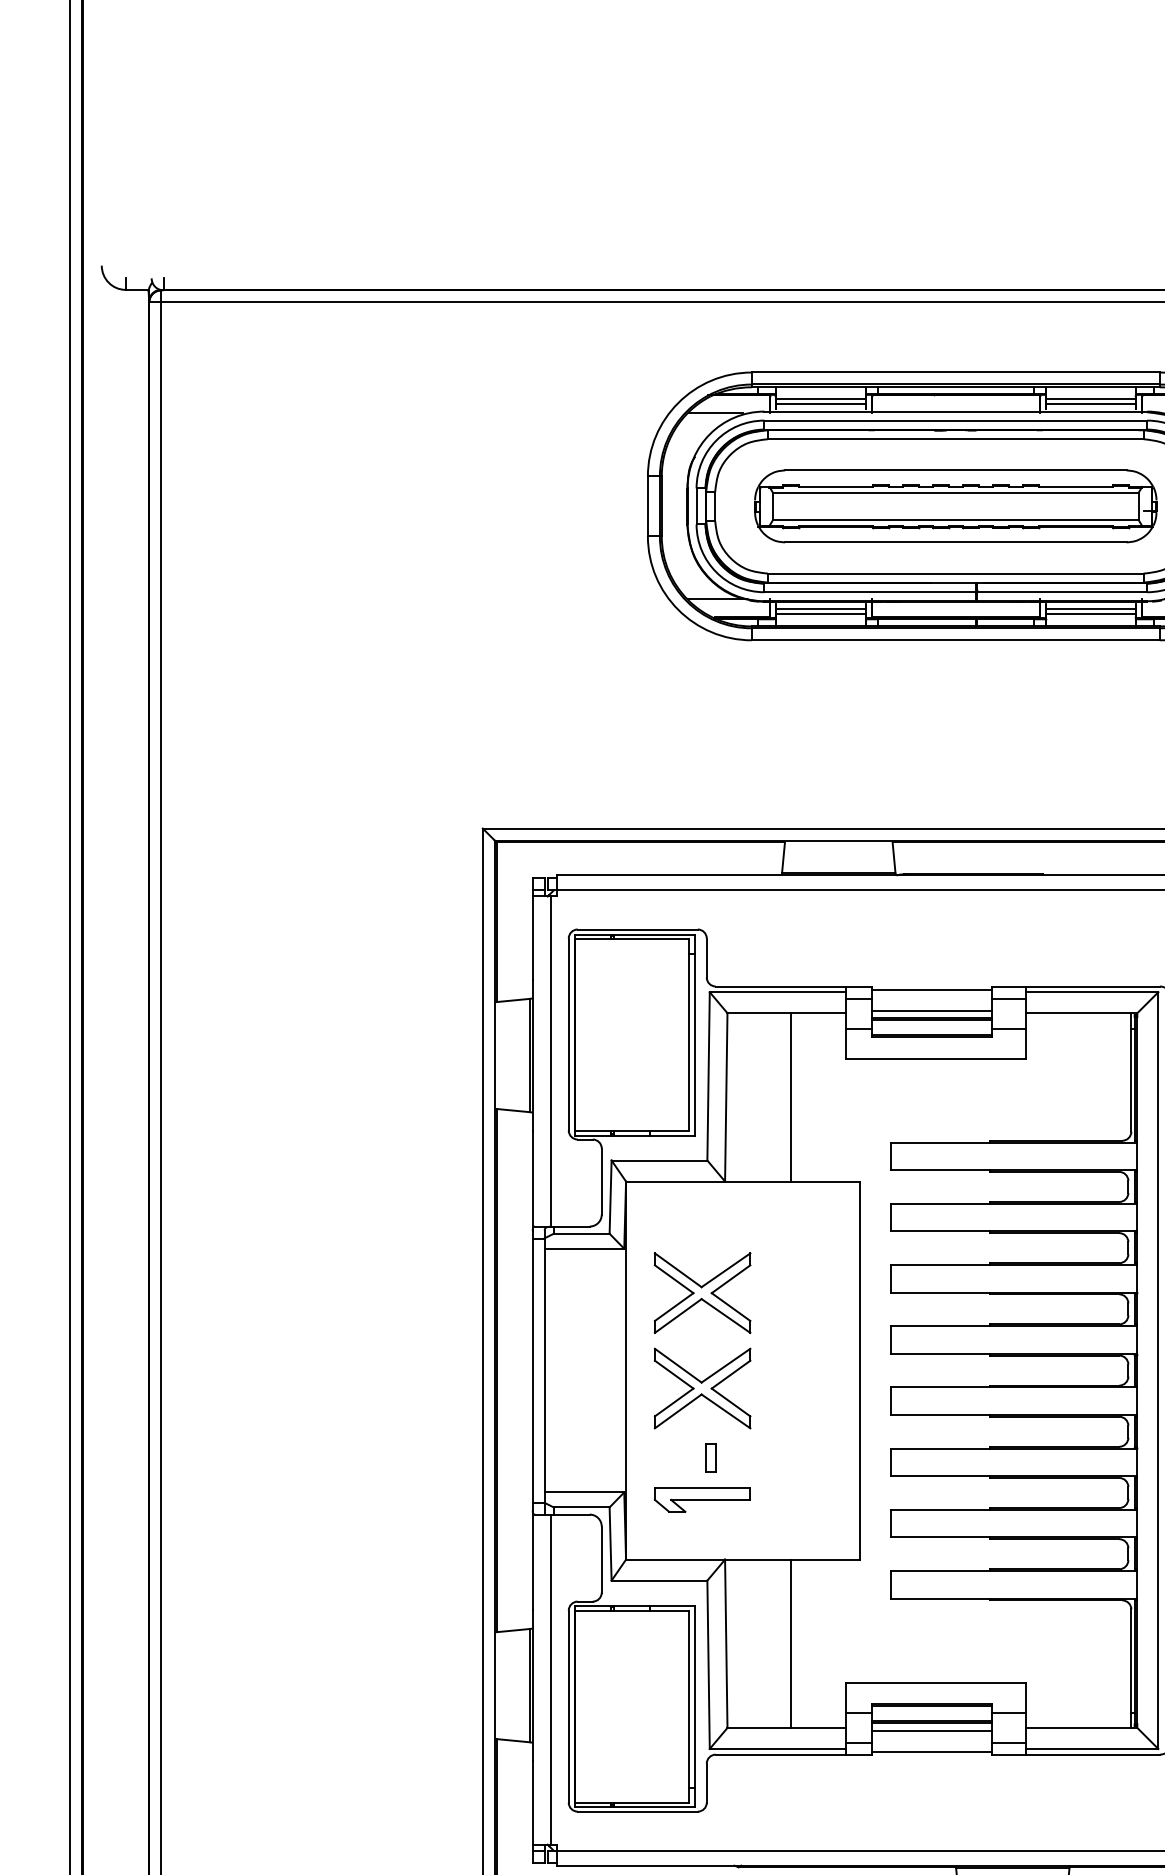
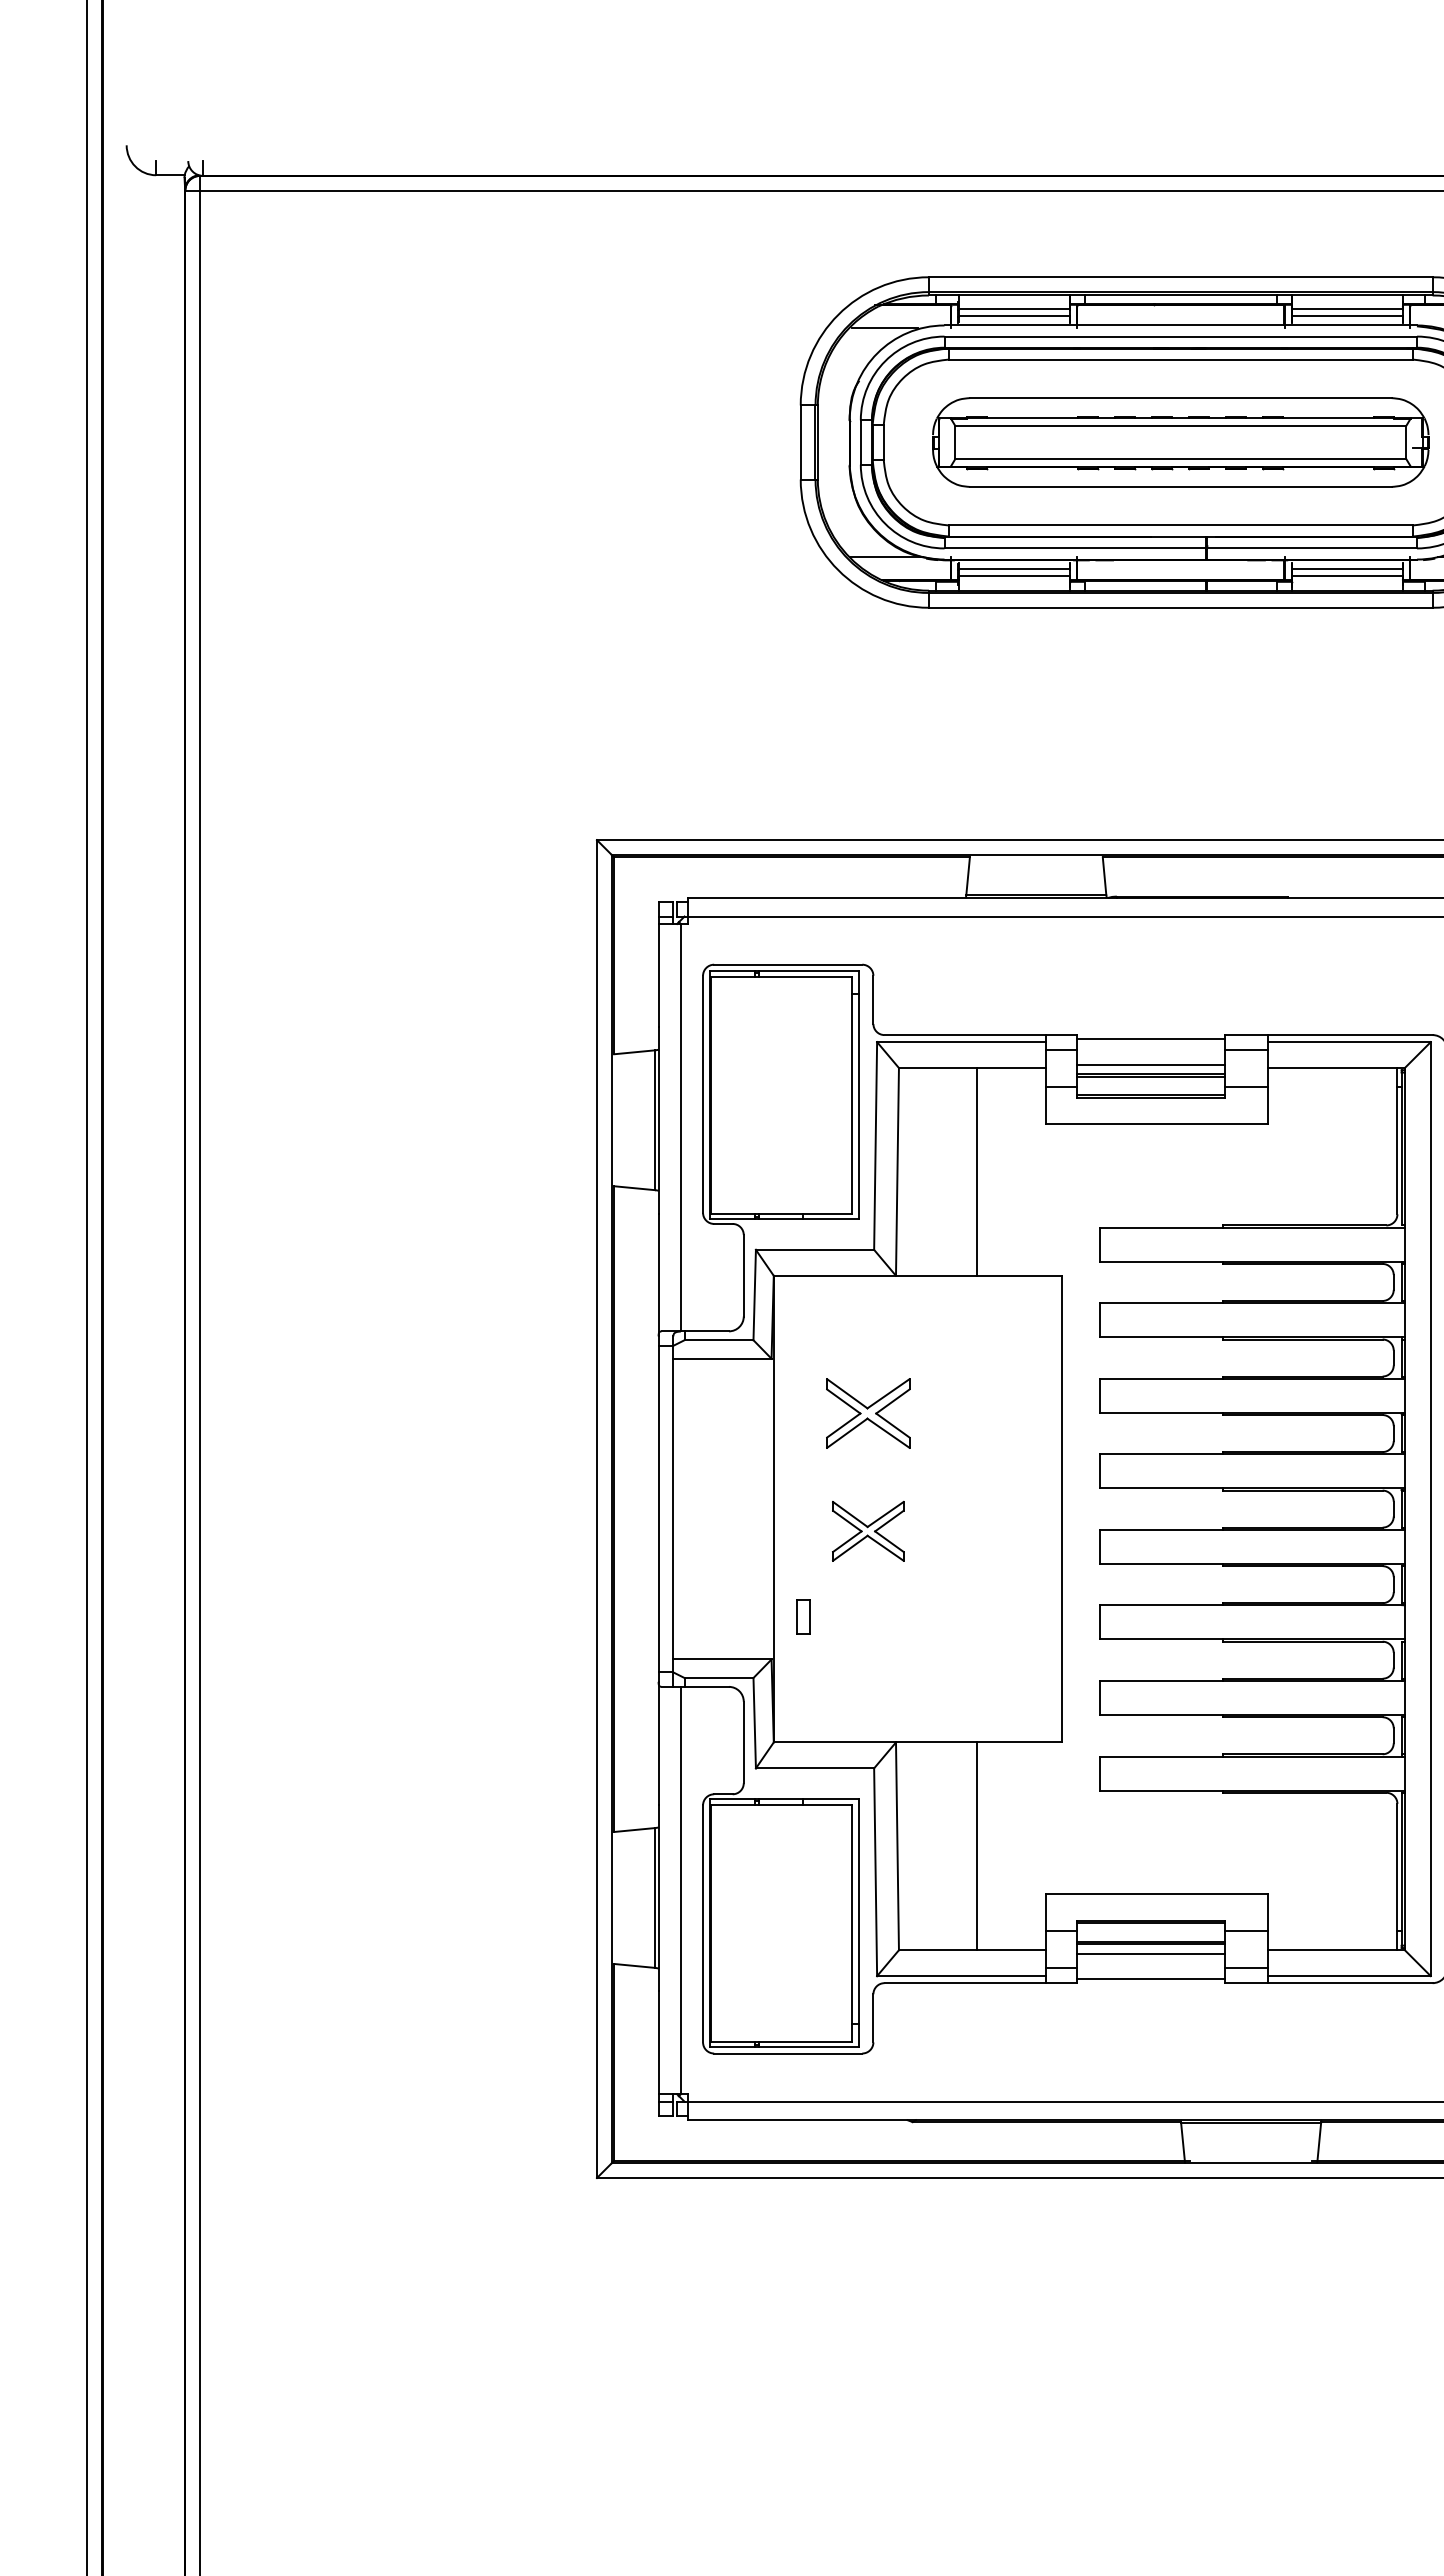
part: (702, 1293) -> (868, 1413), size x0.7
part: (702, 1388) -> (868, 1531), size x0.6
part: (710, 1457) -> (803, 1616), moved
part: (701, 1499) -> (867, 1668), removed

